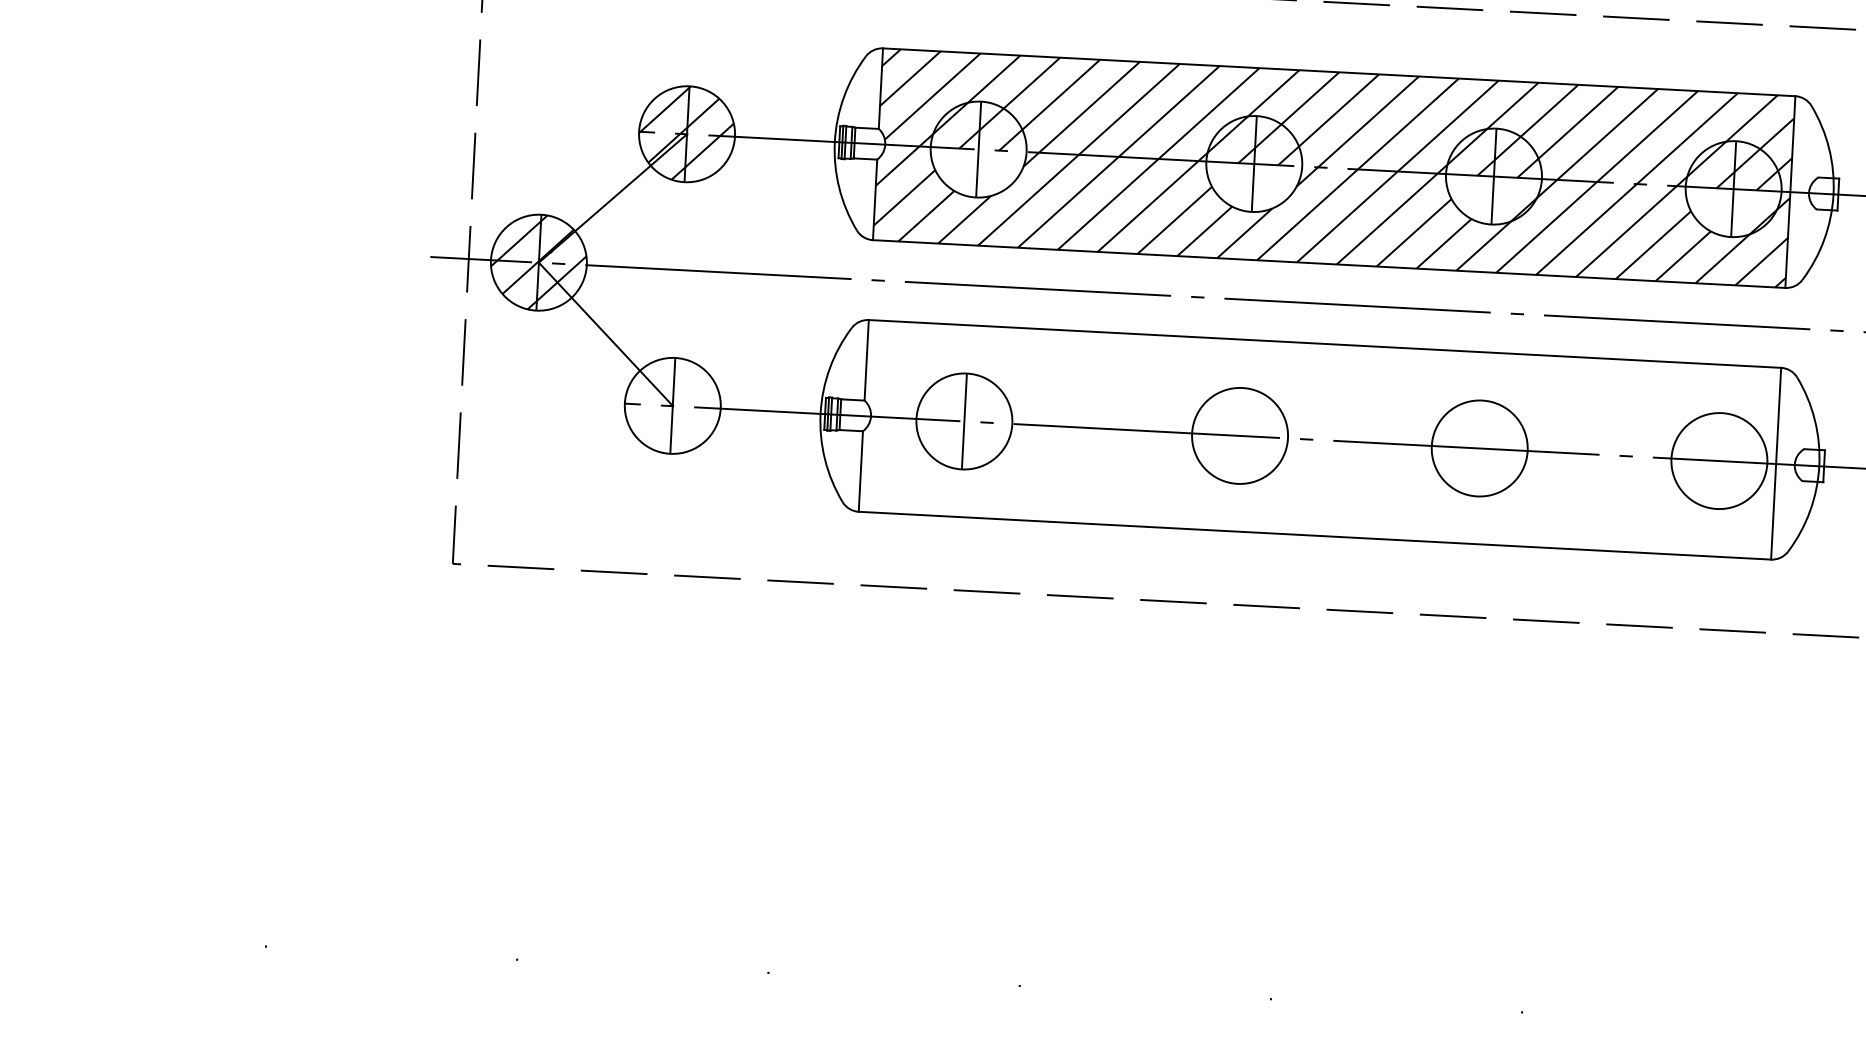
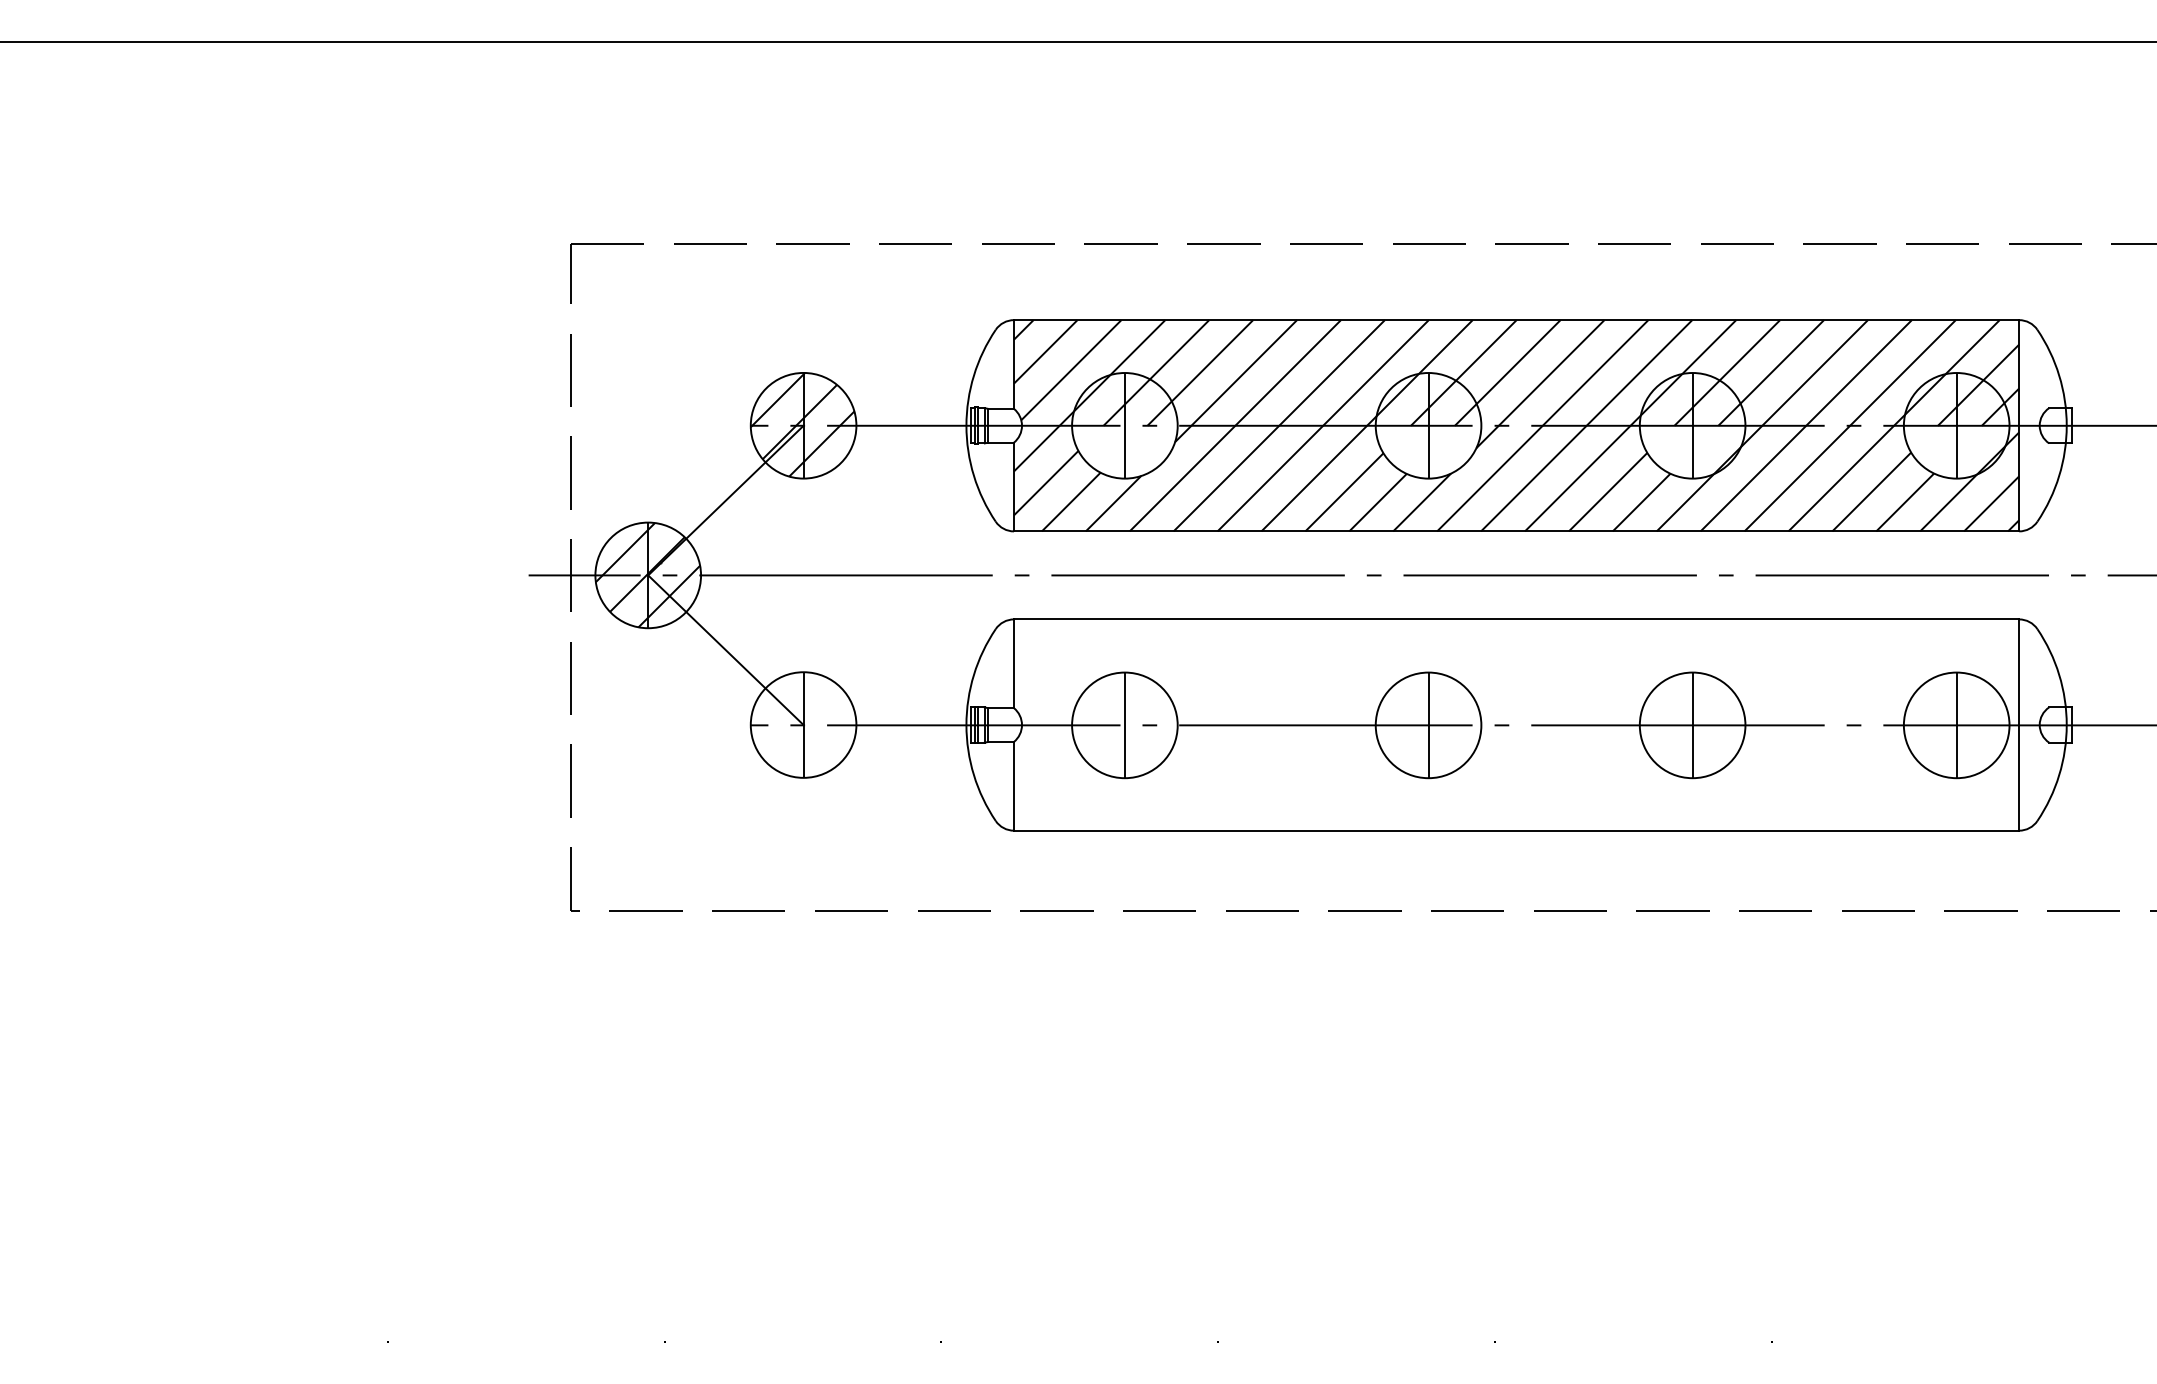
line: (1240, 435) -> (1428, 724), added
line: (1479, 447) -> (1692, 724), added
line: (1719, 460) -> (1956, 724), added

